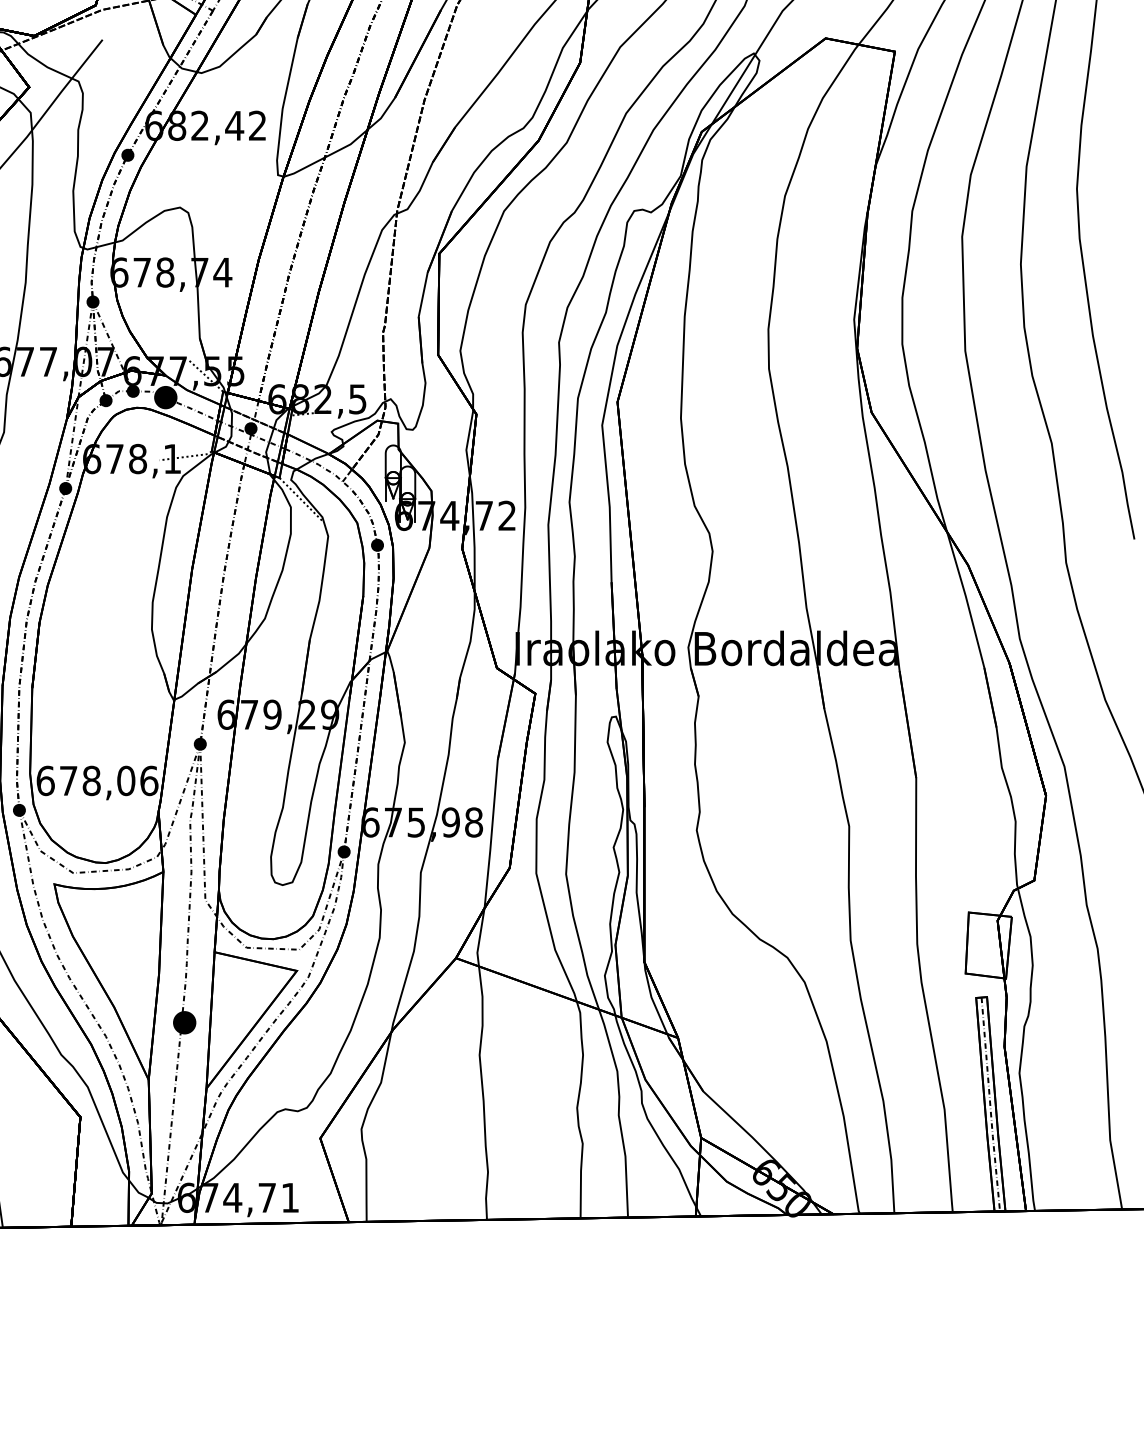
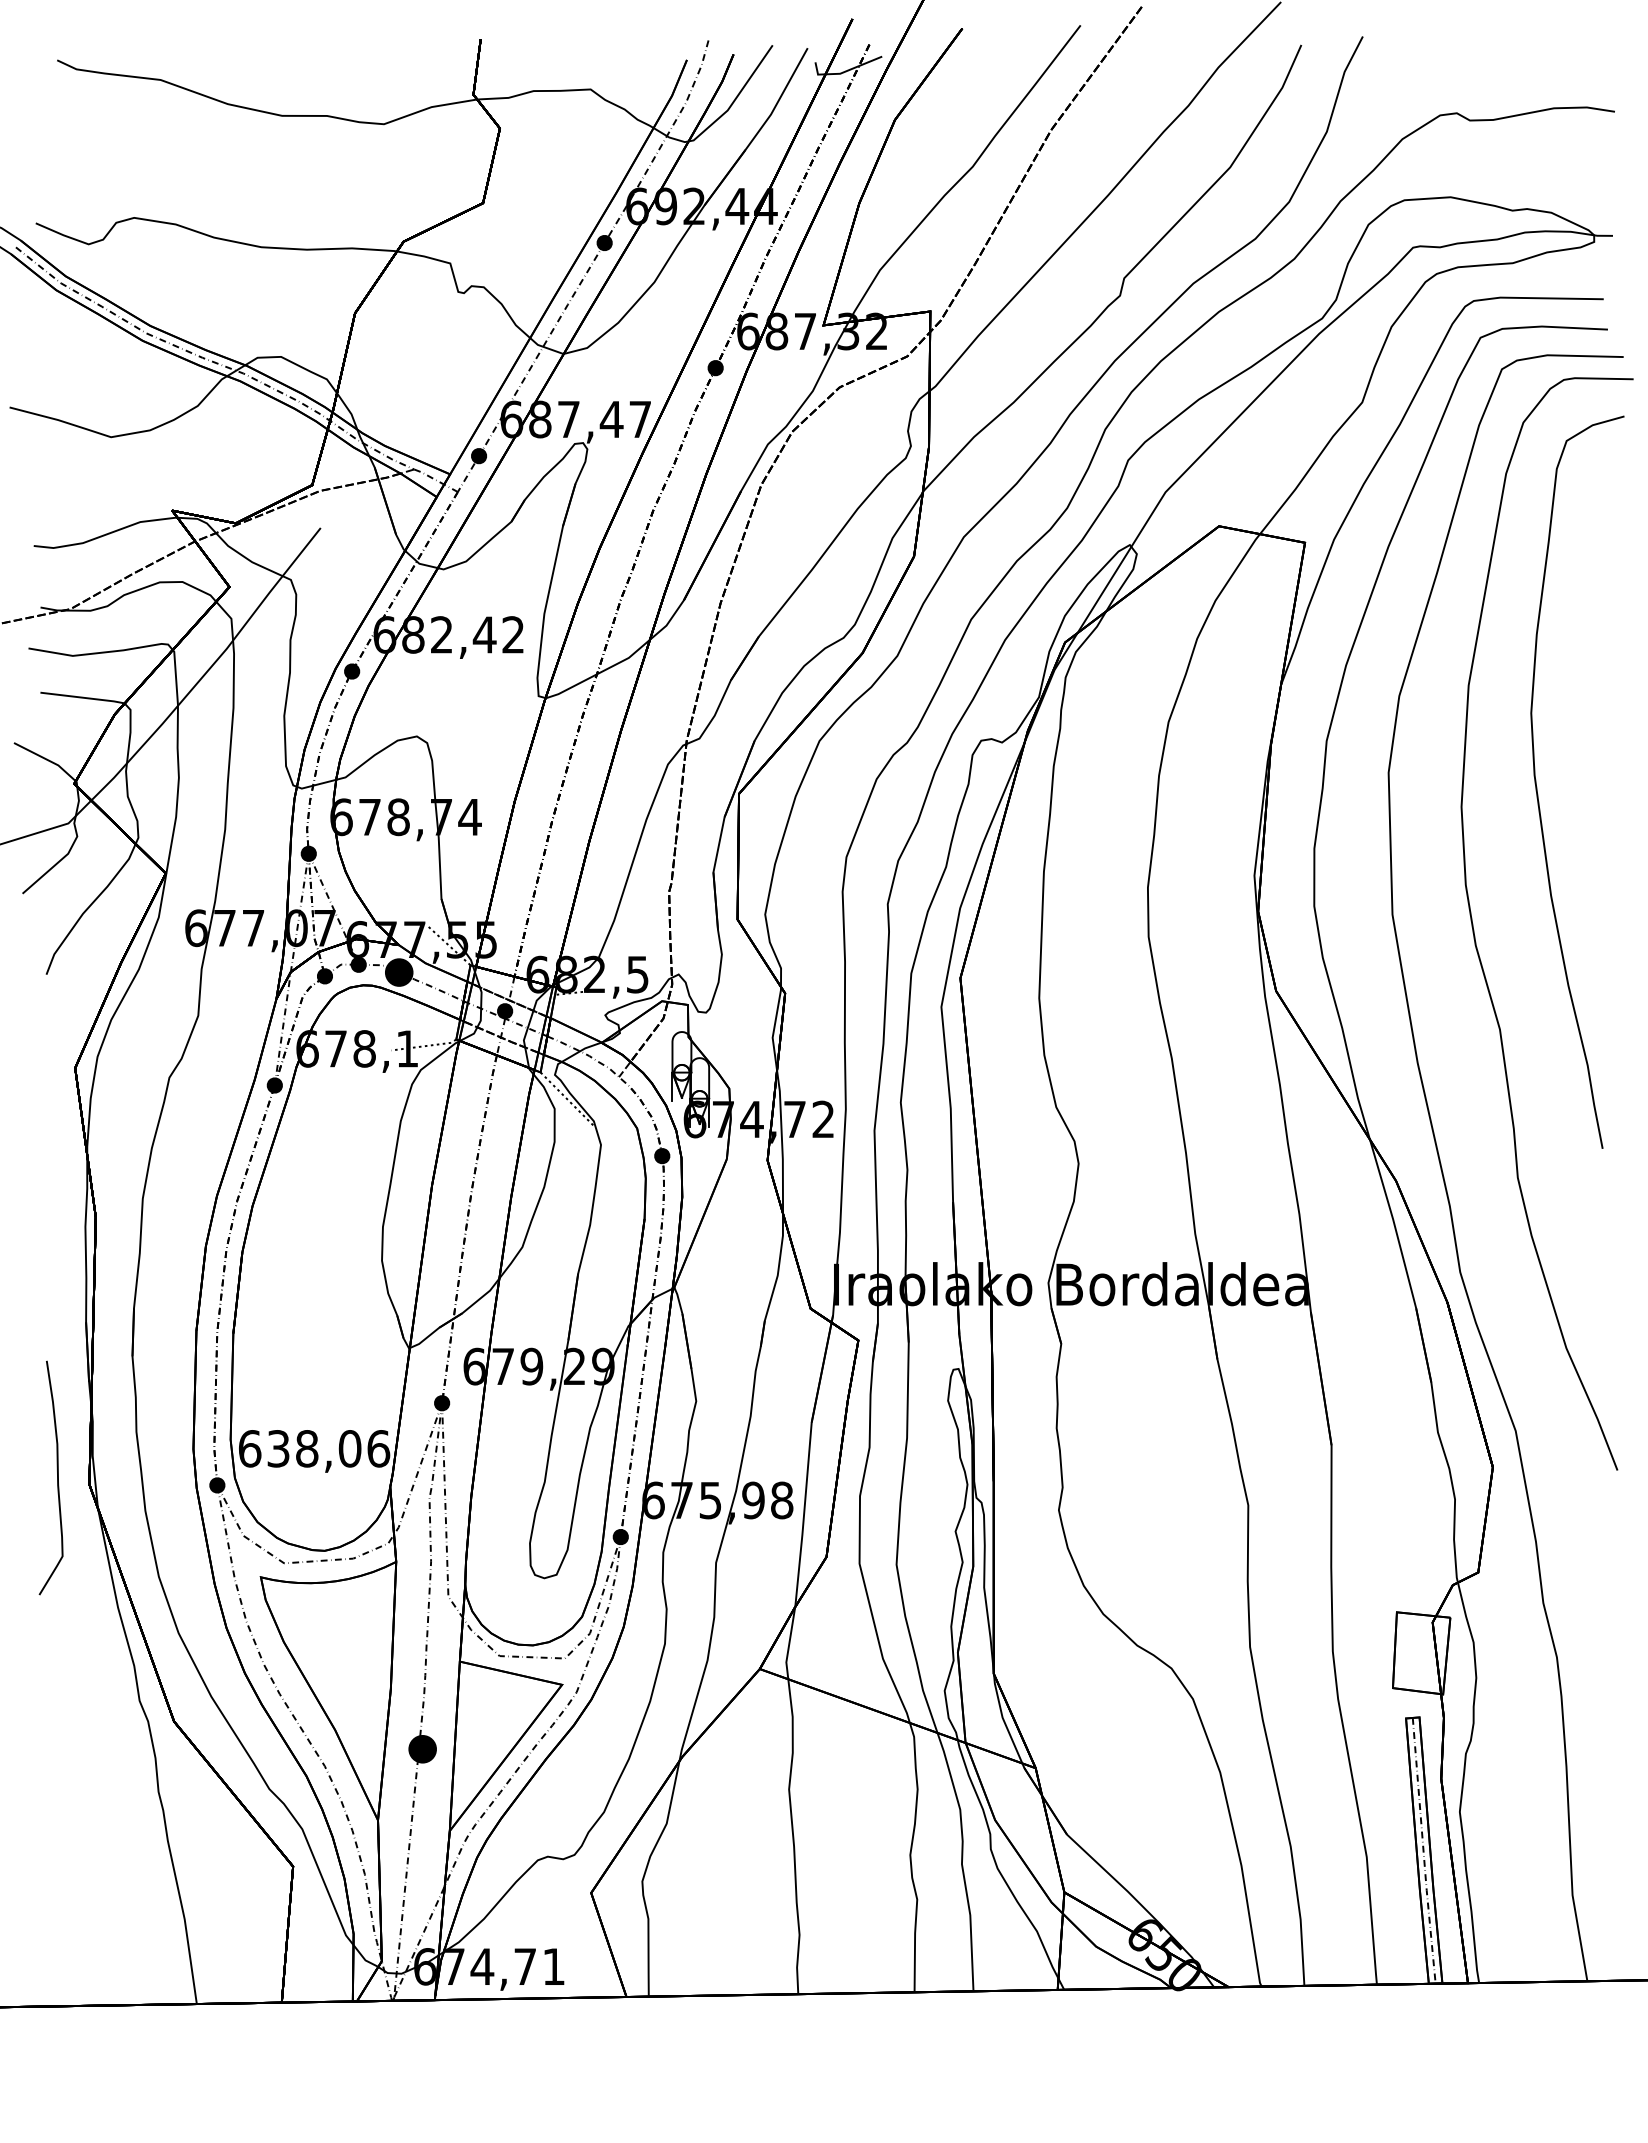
text: (68, 780) -> (278, 1448), 678,06 -> 638,06

